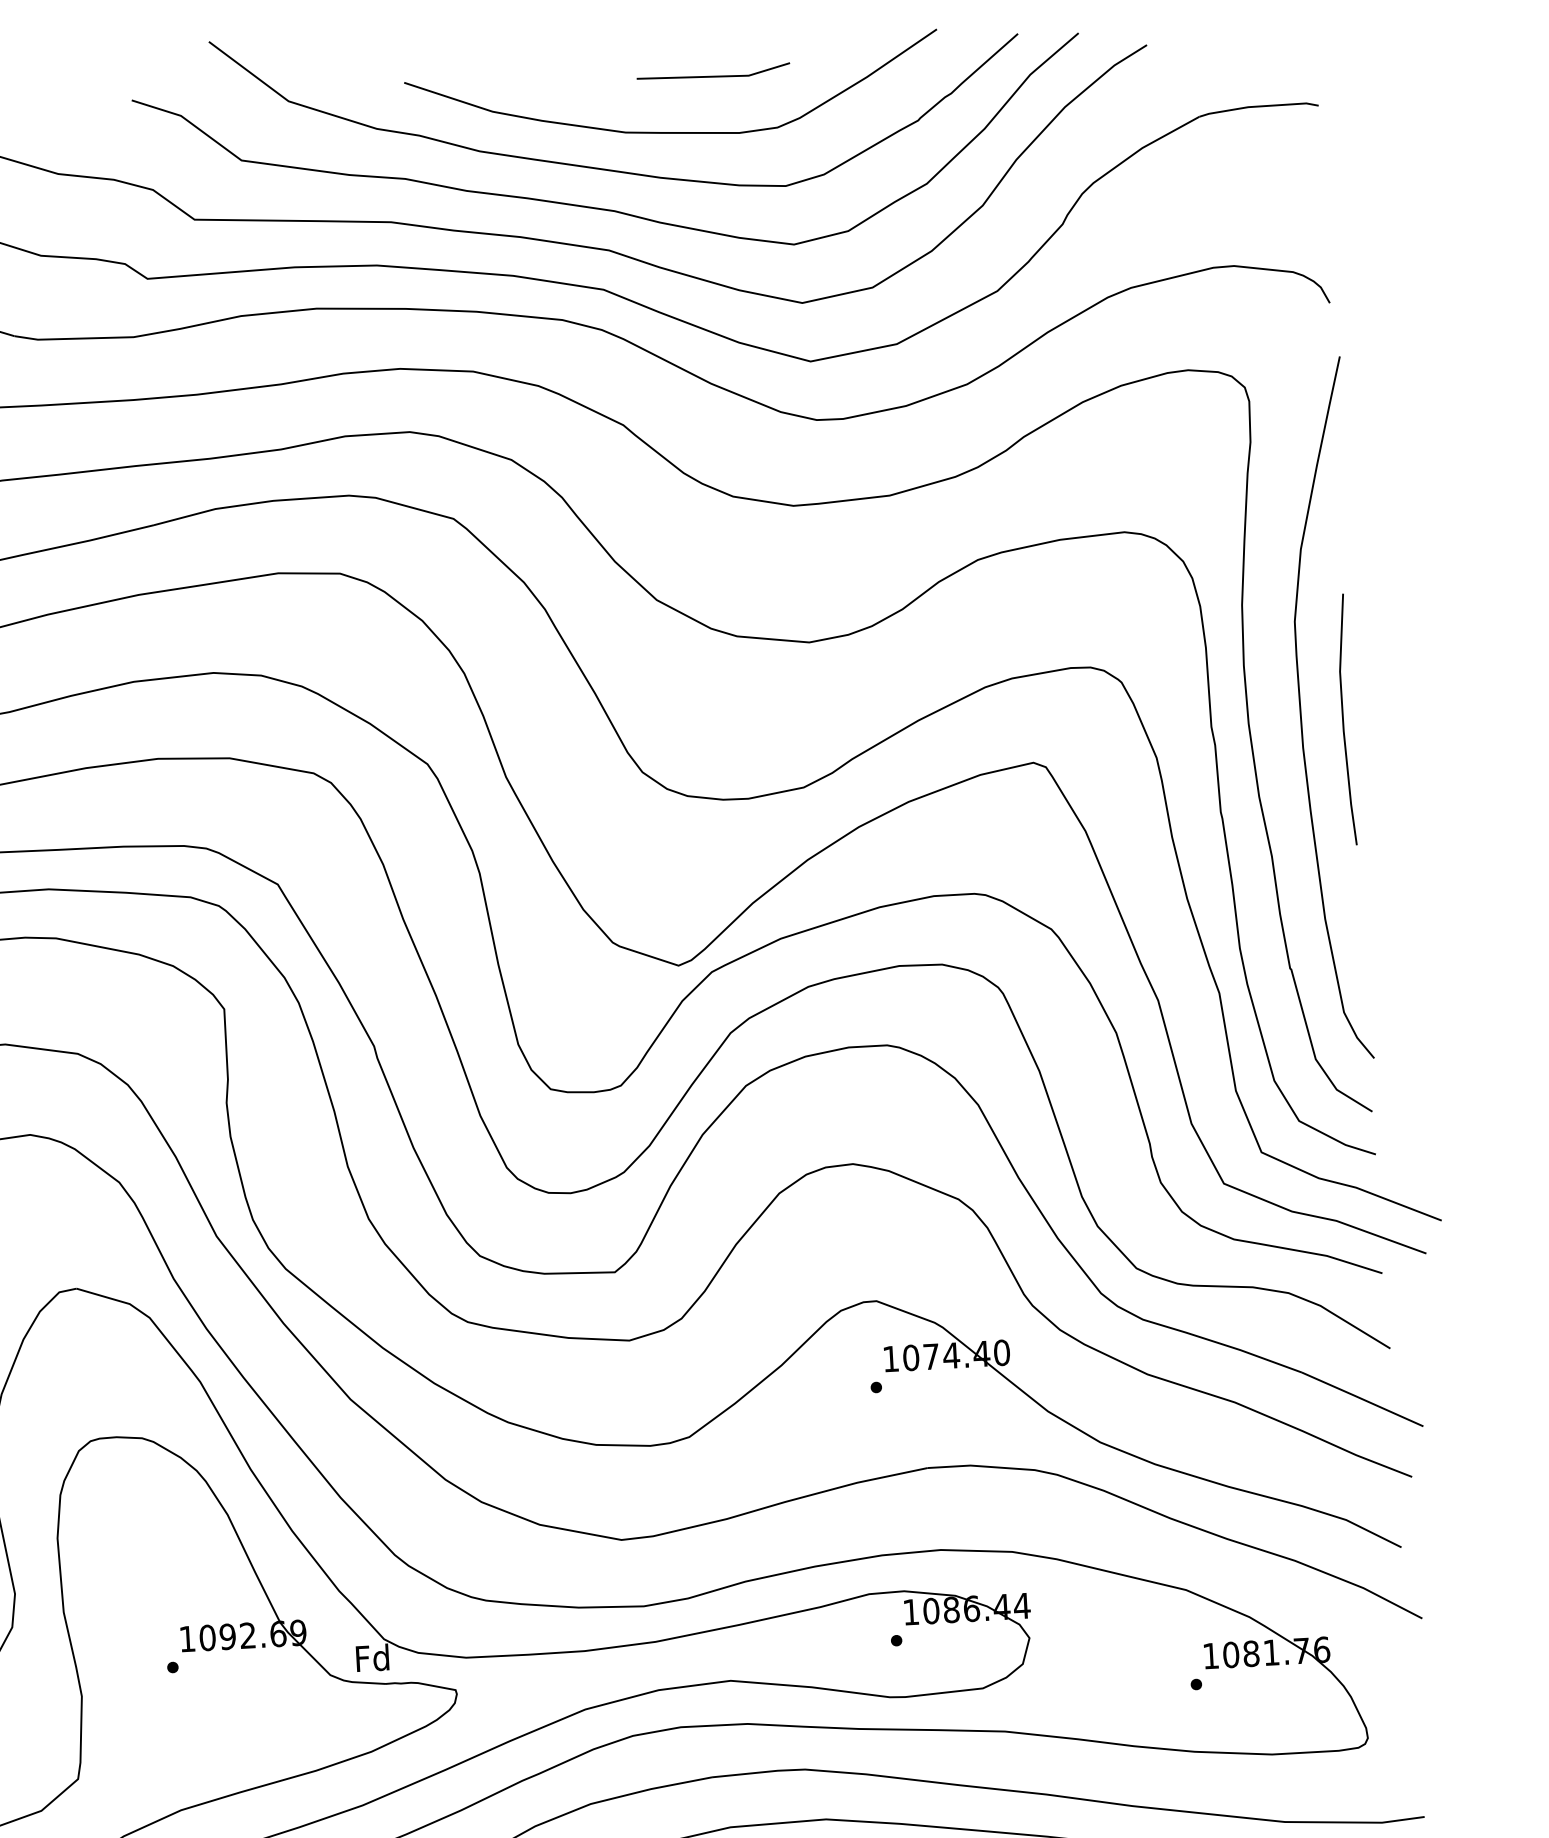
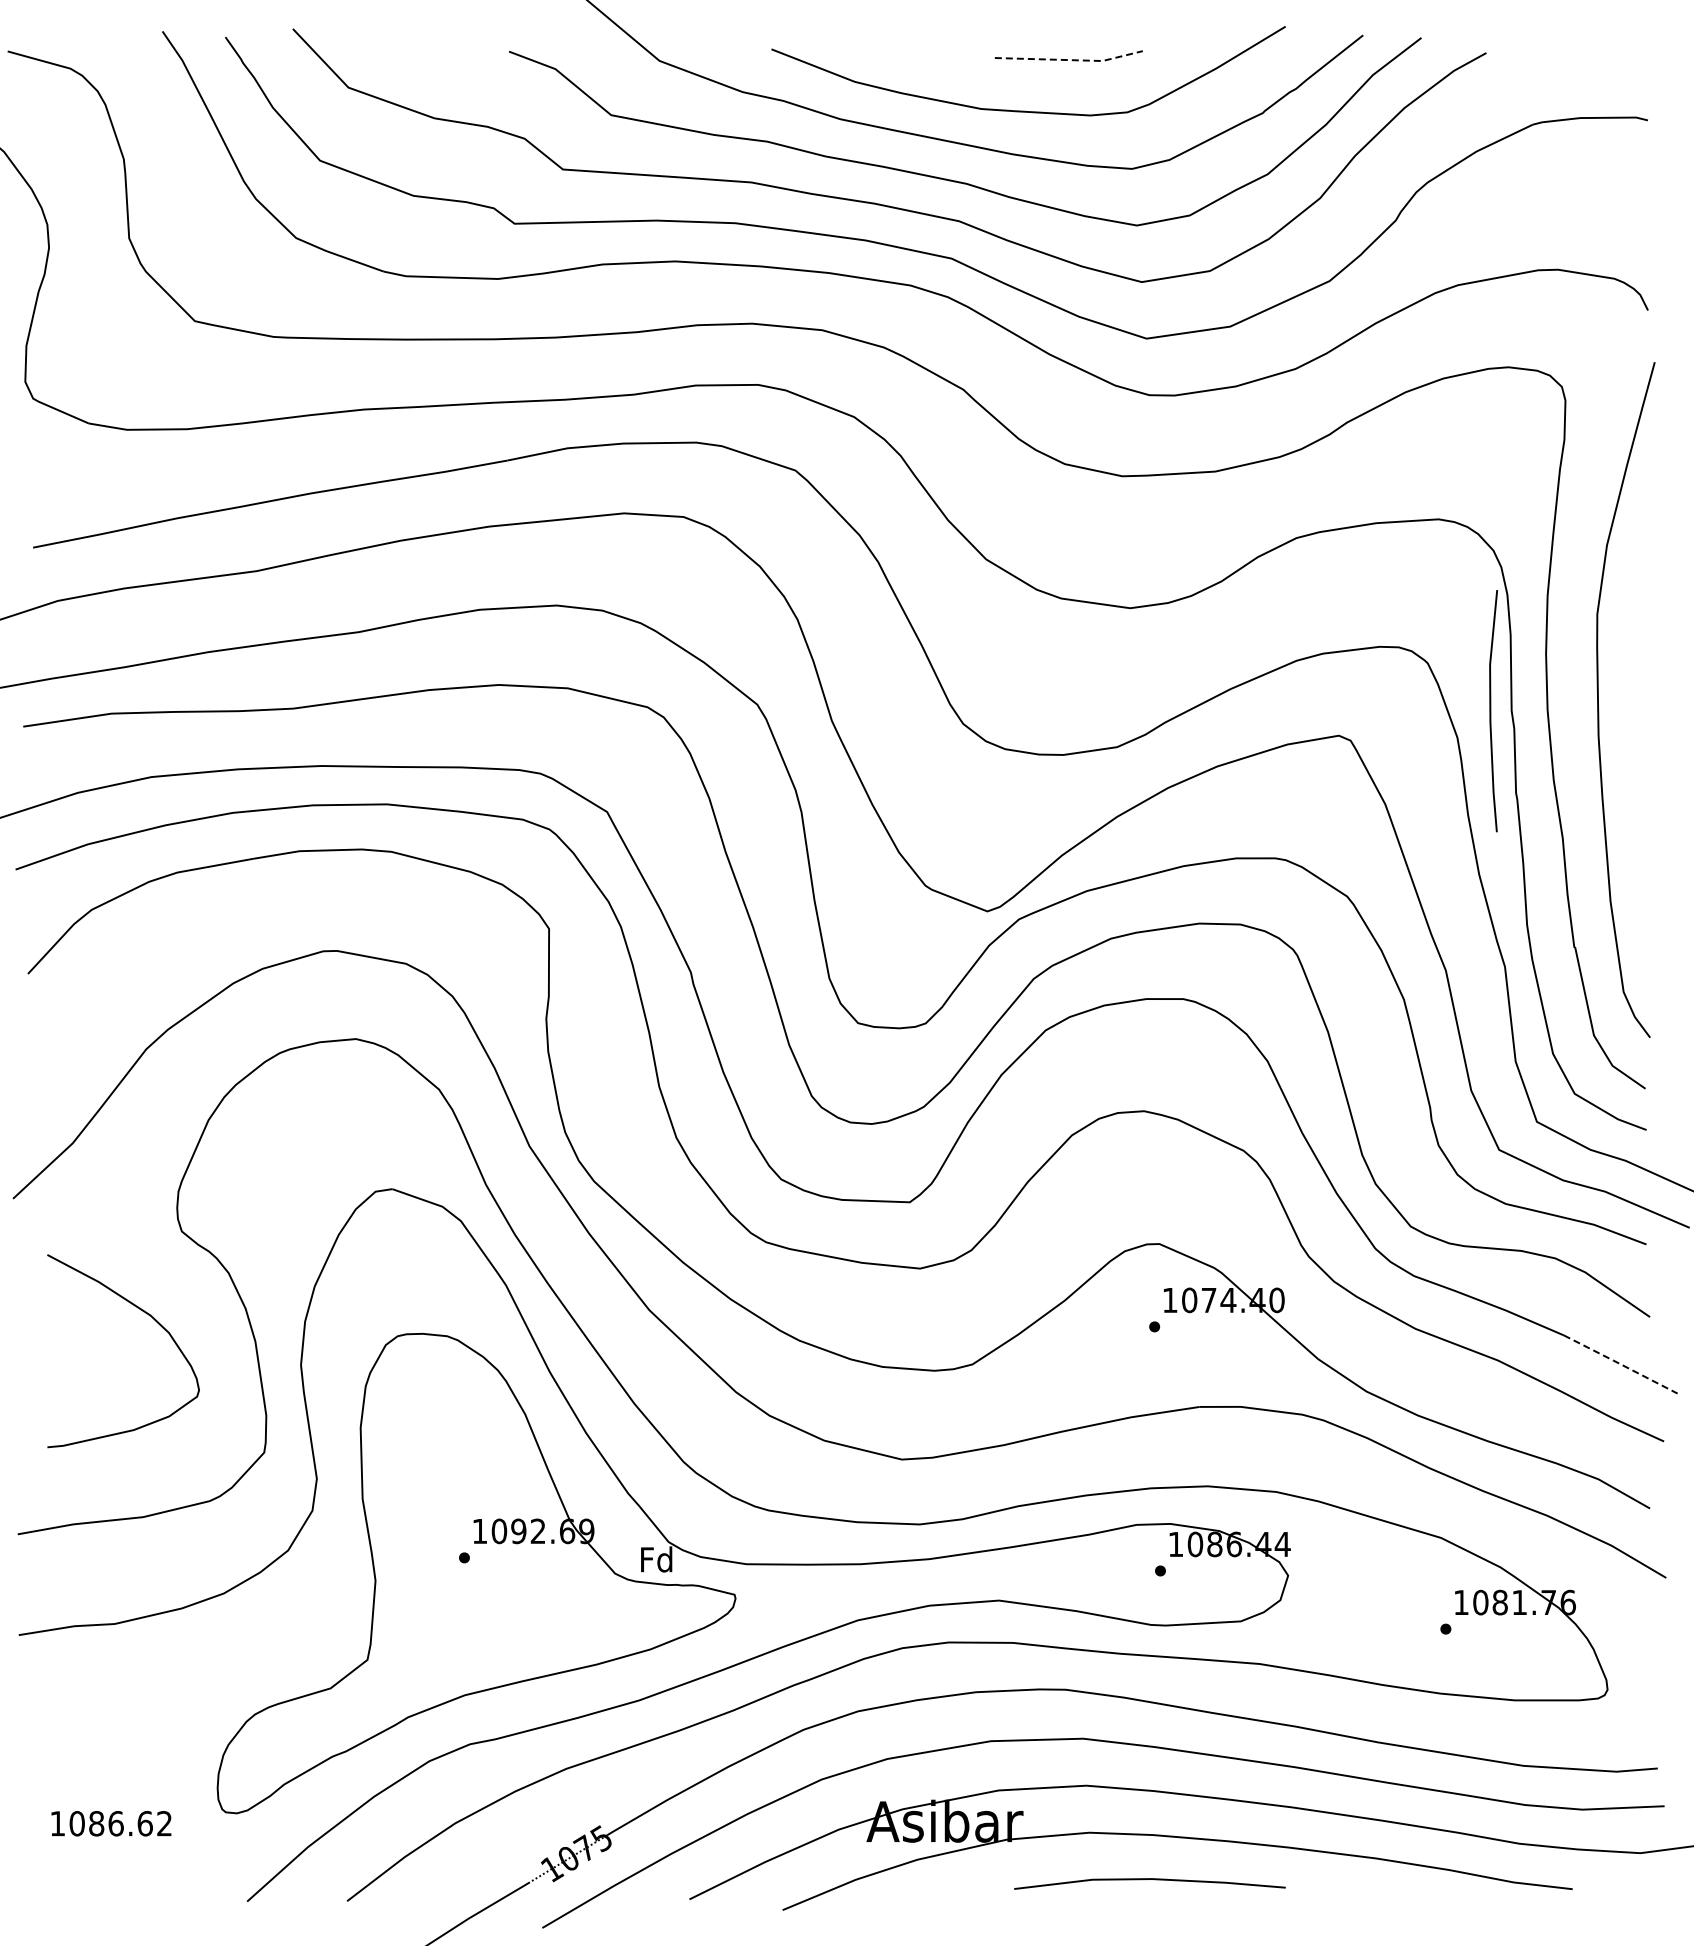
line: (715, 77) -> (1070, 60), solid -> dashed
line: (1344, 720) -> (1491, 711), moved
line: (1362, 1399) -> (1620, 1364), solid -> dashed

